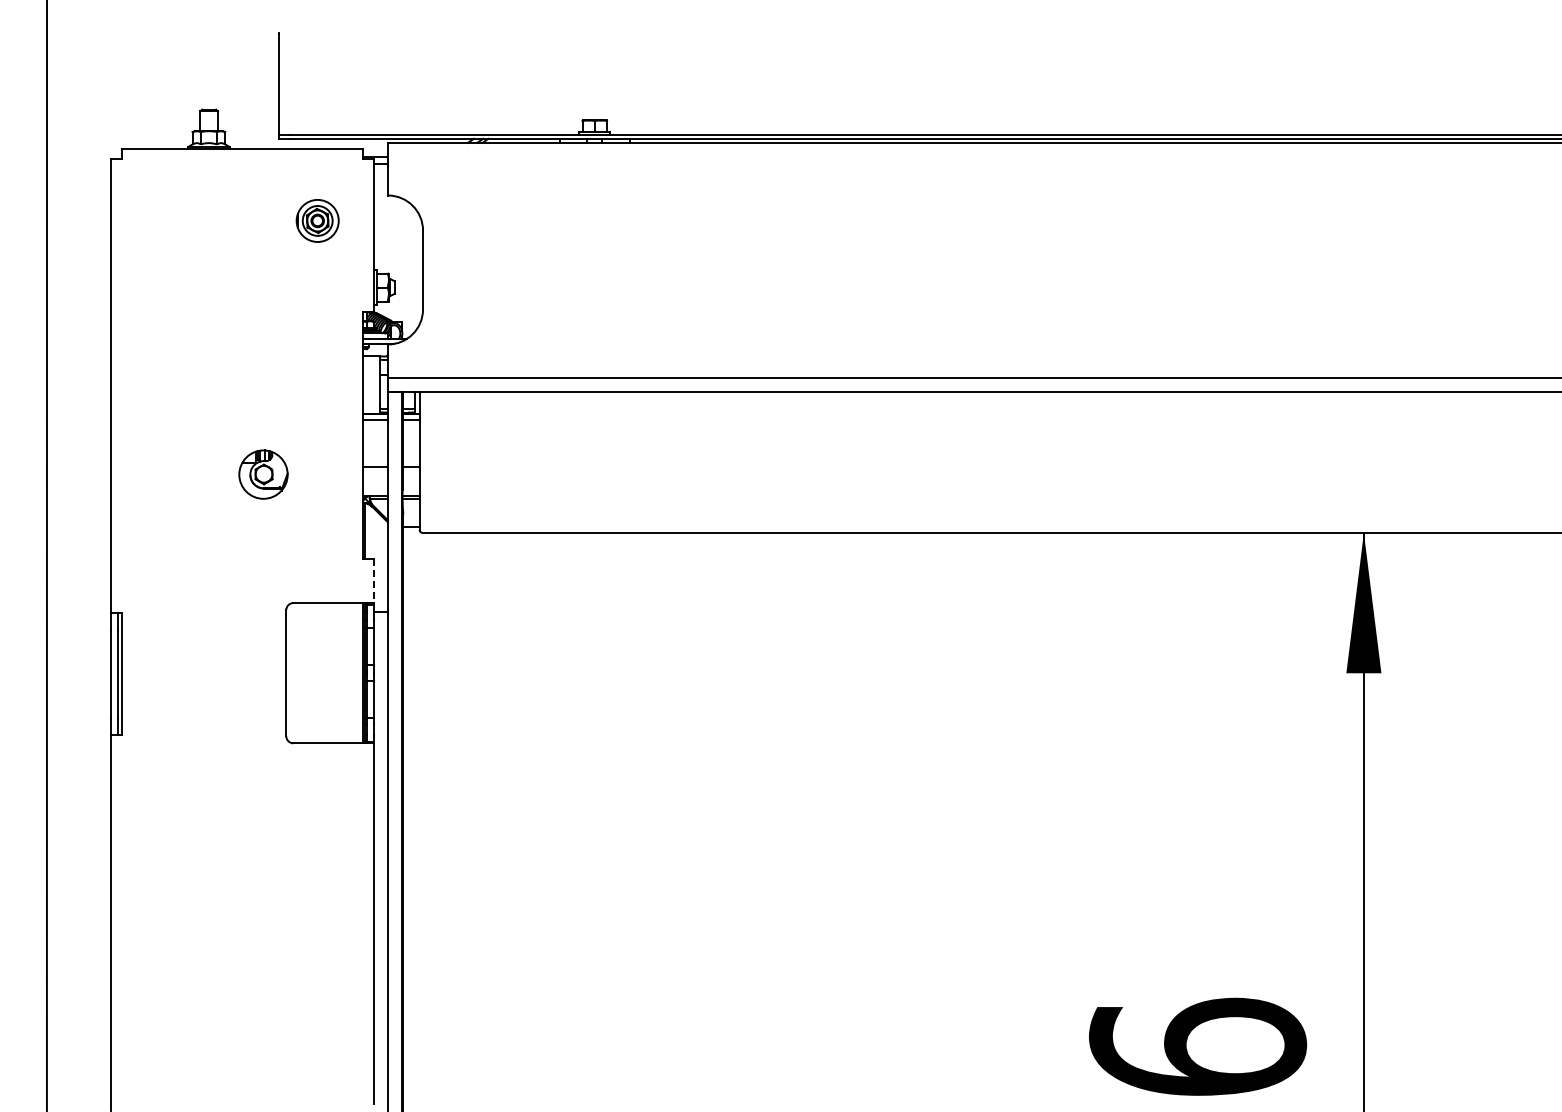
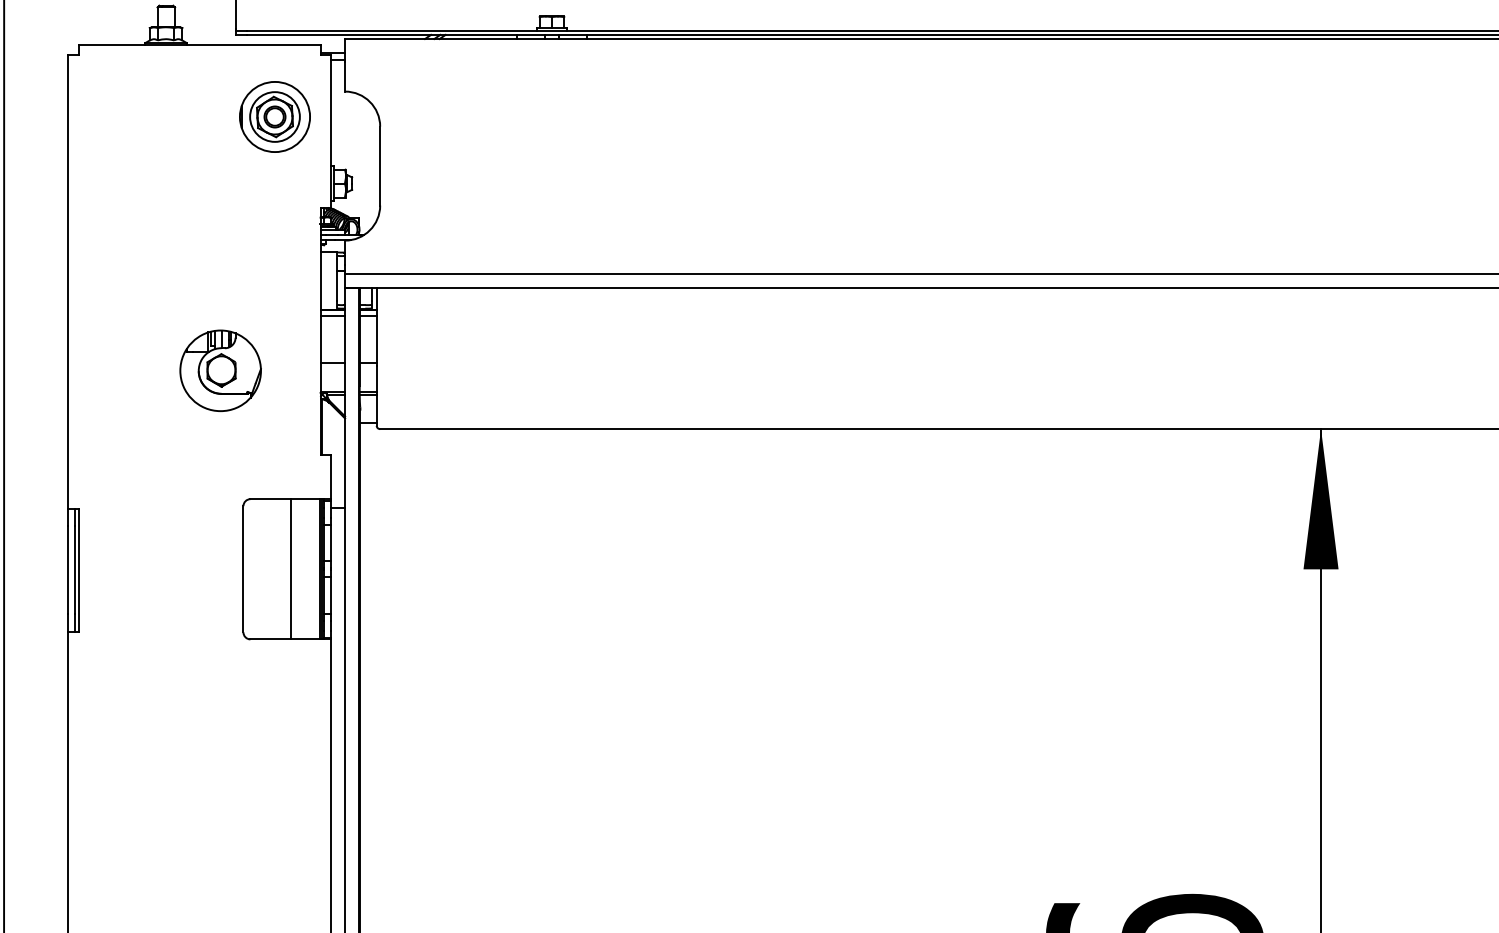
part: (317, 220) -> (274, 116), size x1.67
part: (263, 474) -> (220, 370), size x1.67
line: (373, 581) -> (330, 477), dashed -> solid
line: (333, 673) -> (290, 569), added

